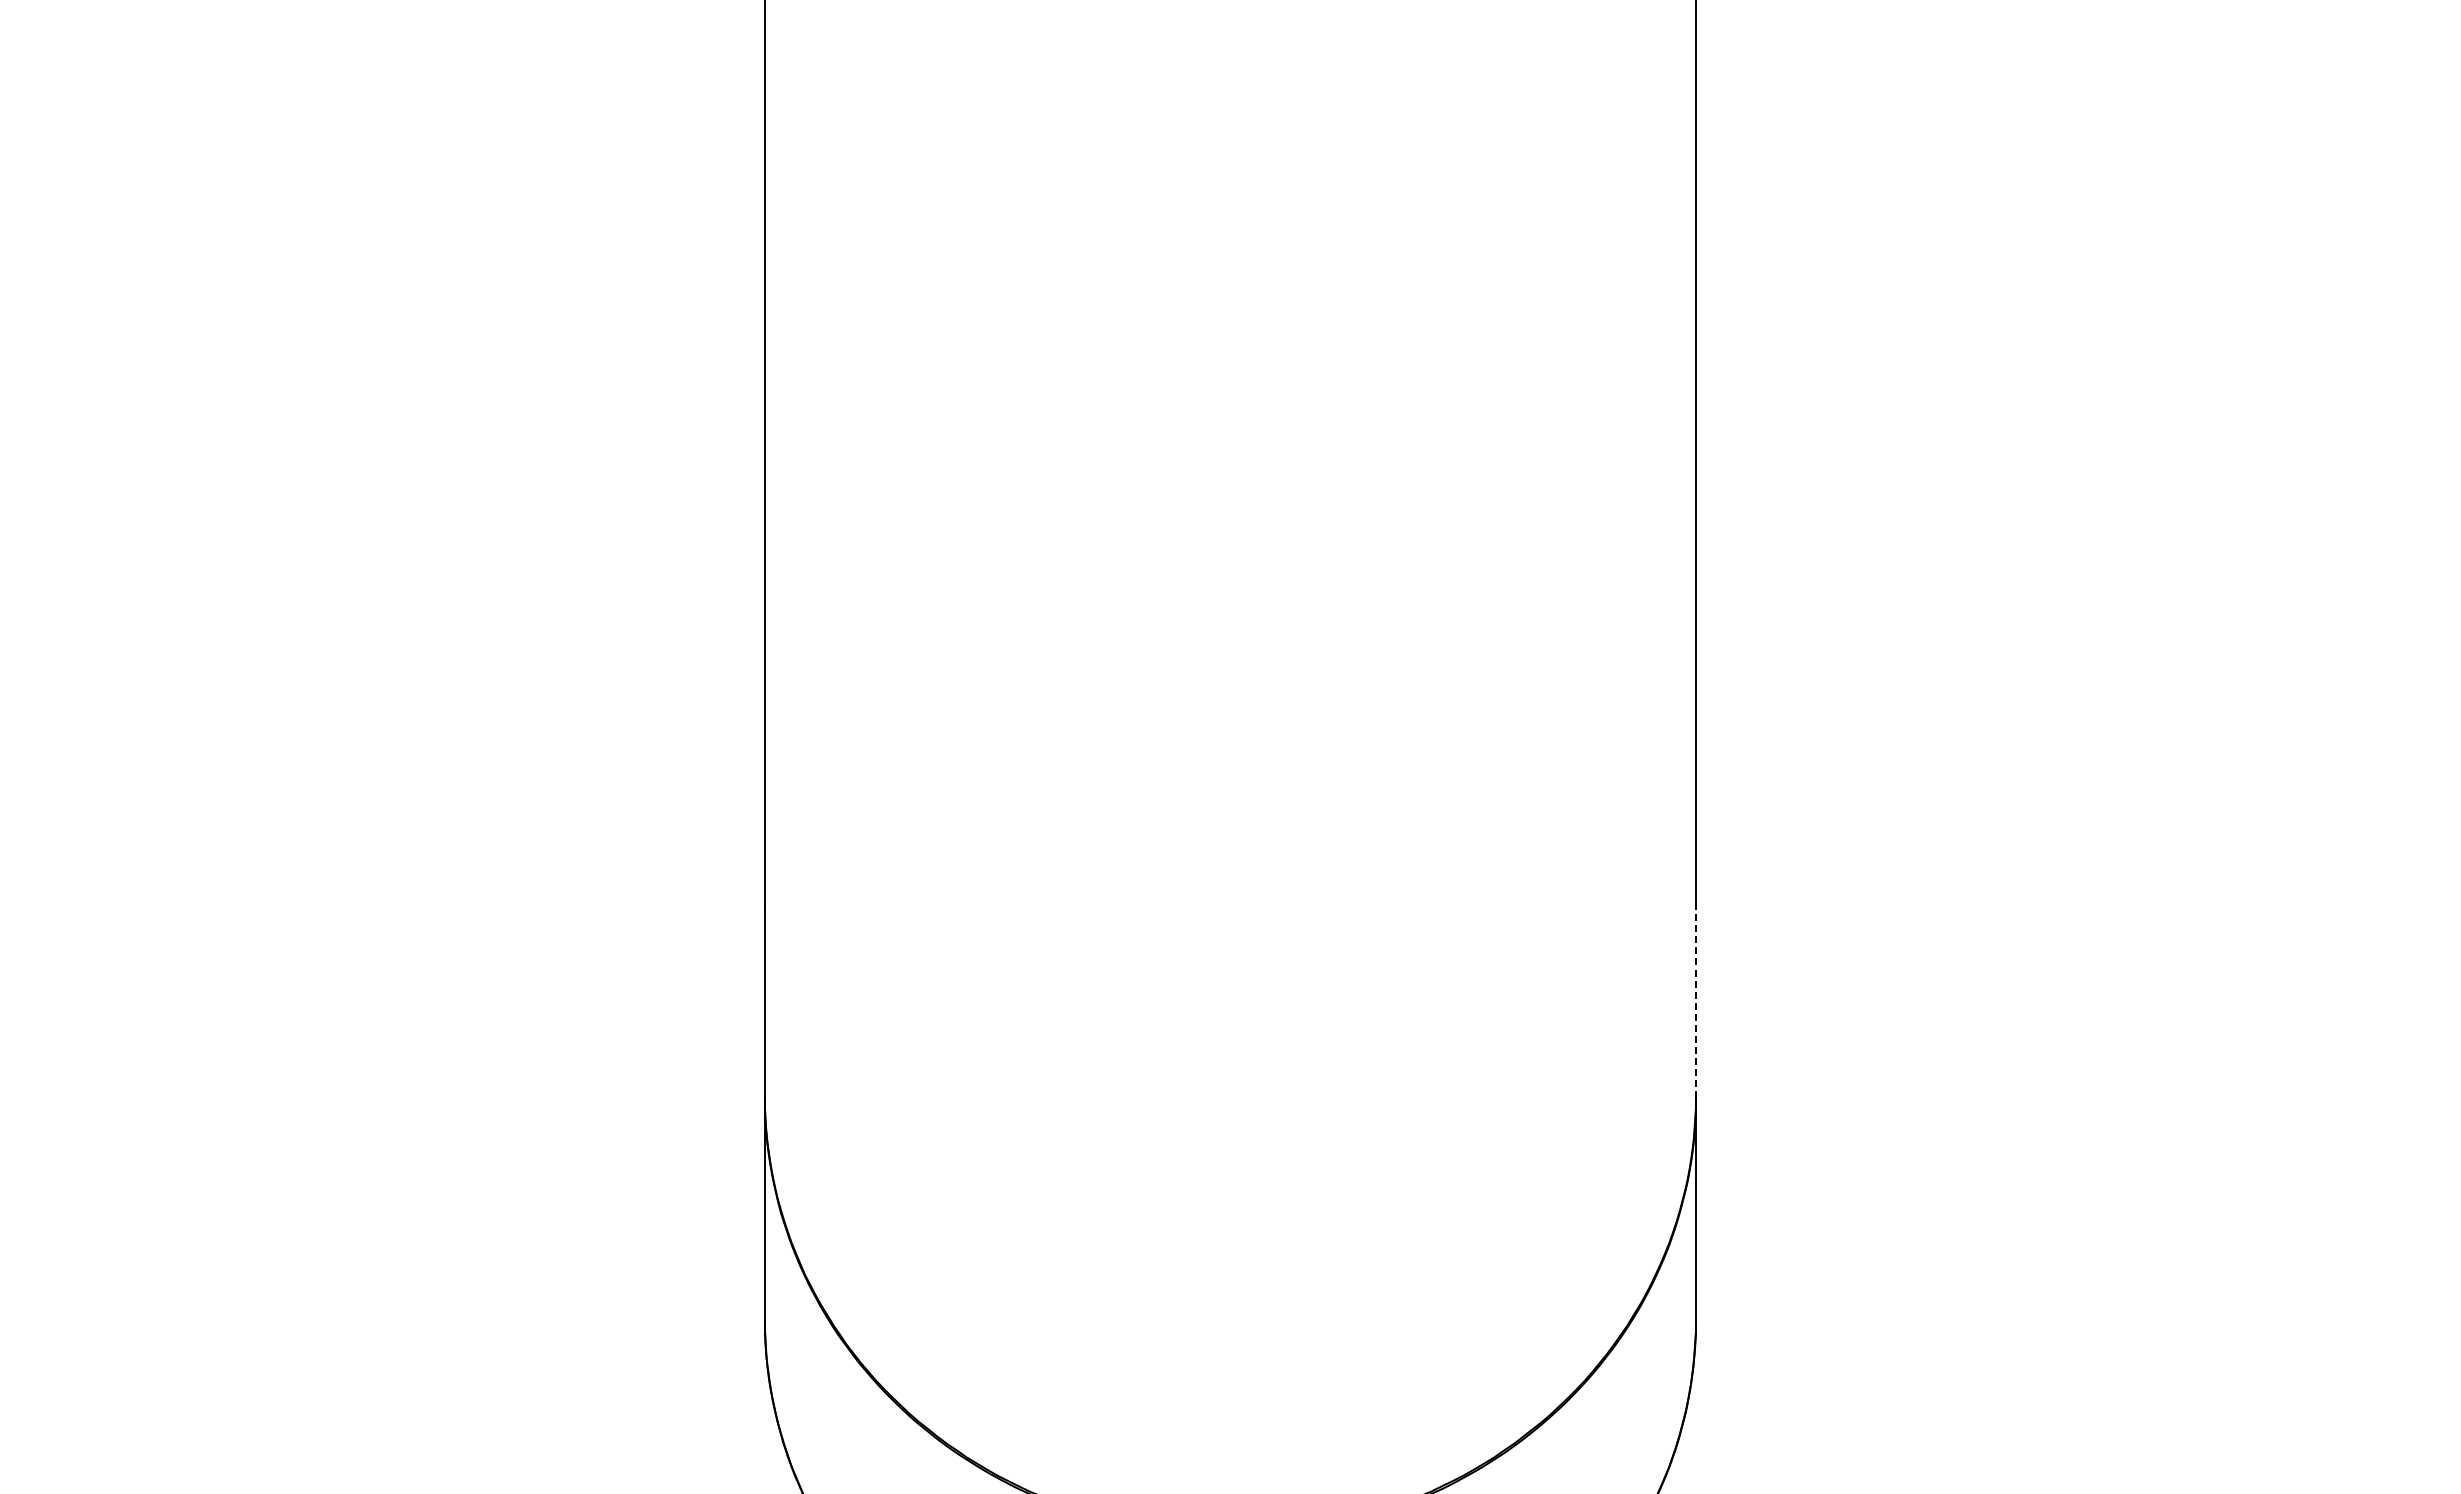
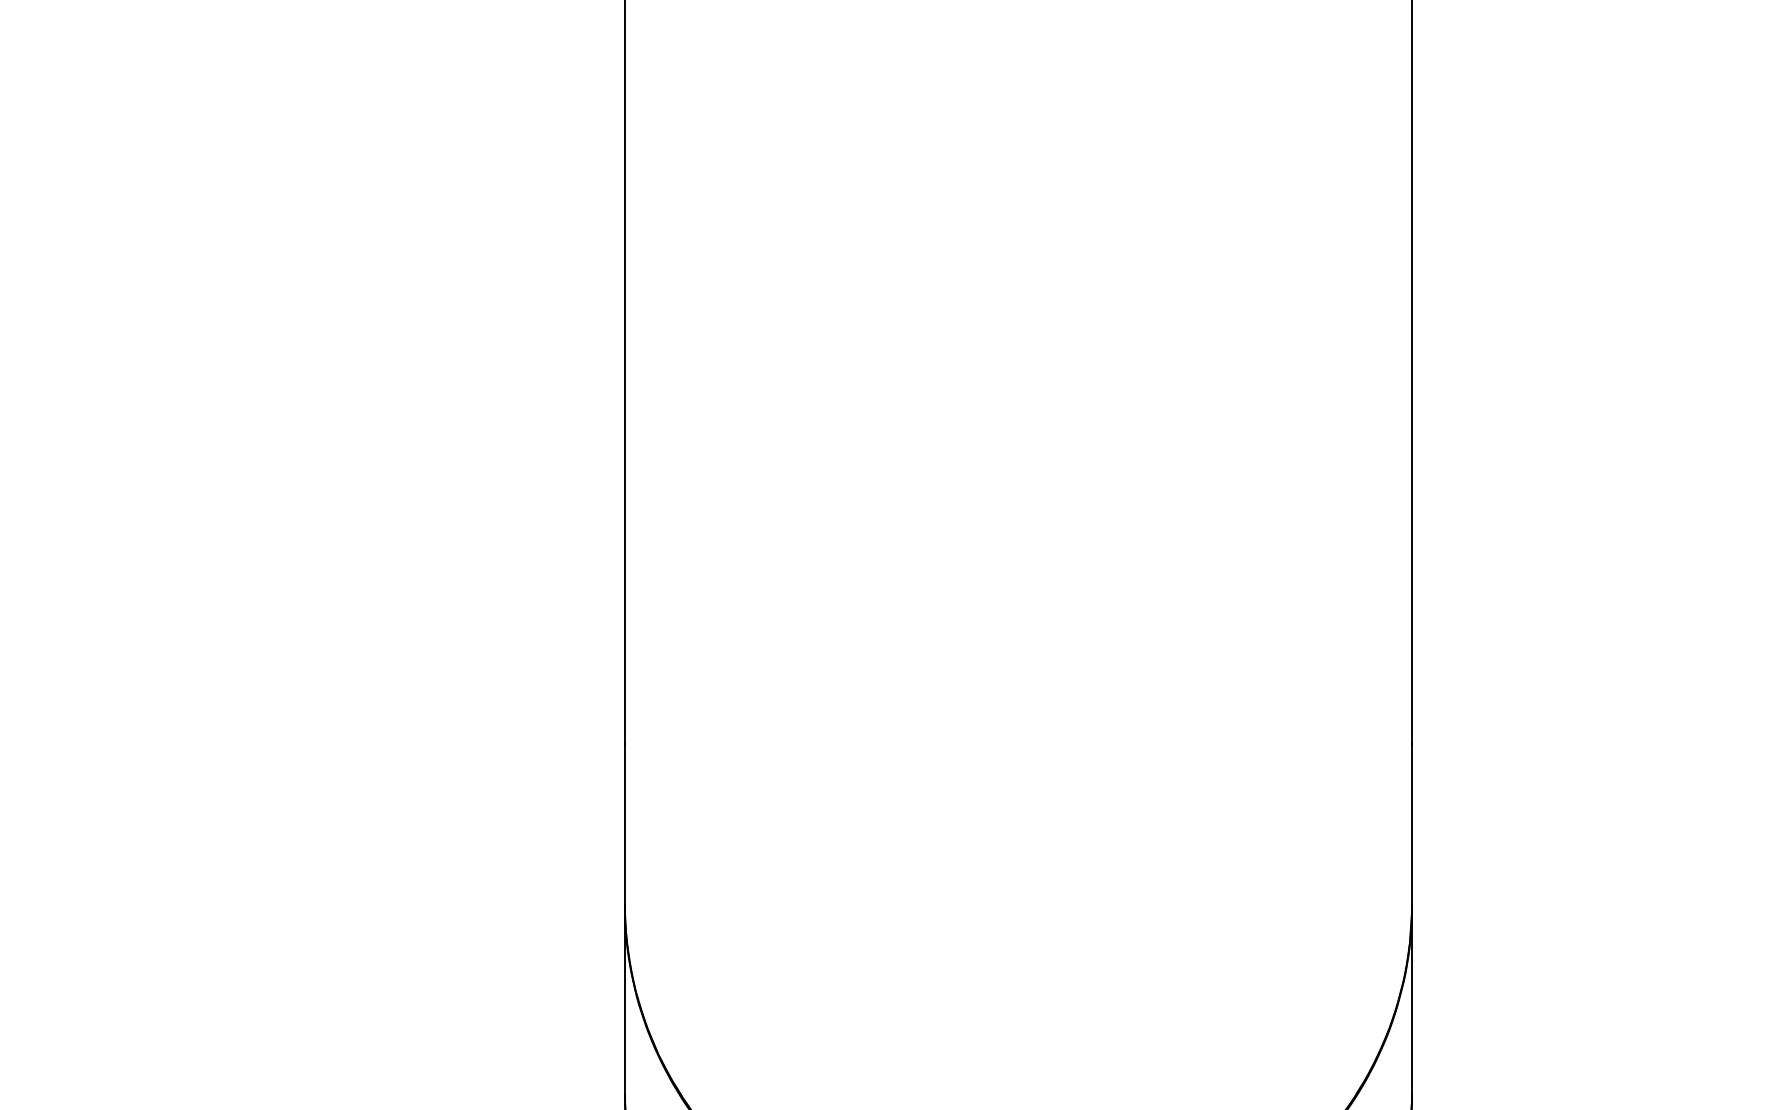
line: (1696, 1002) -> (1412, 825), dashed -> solid

